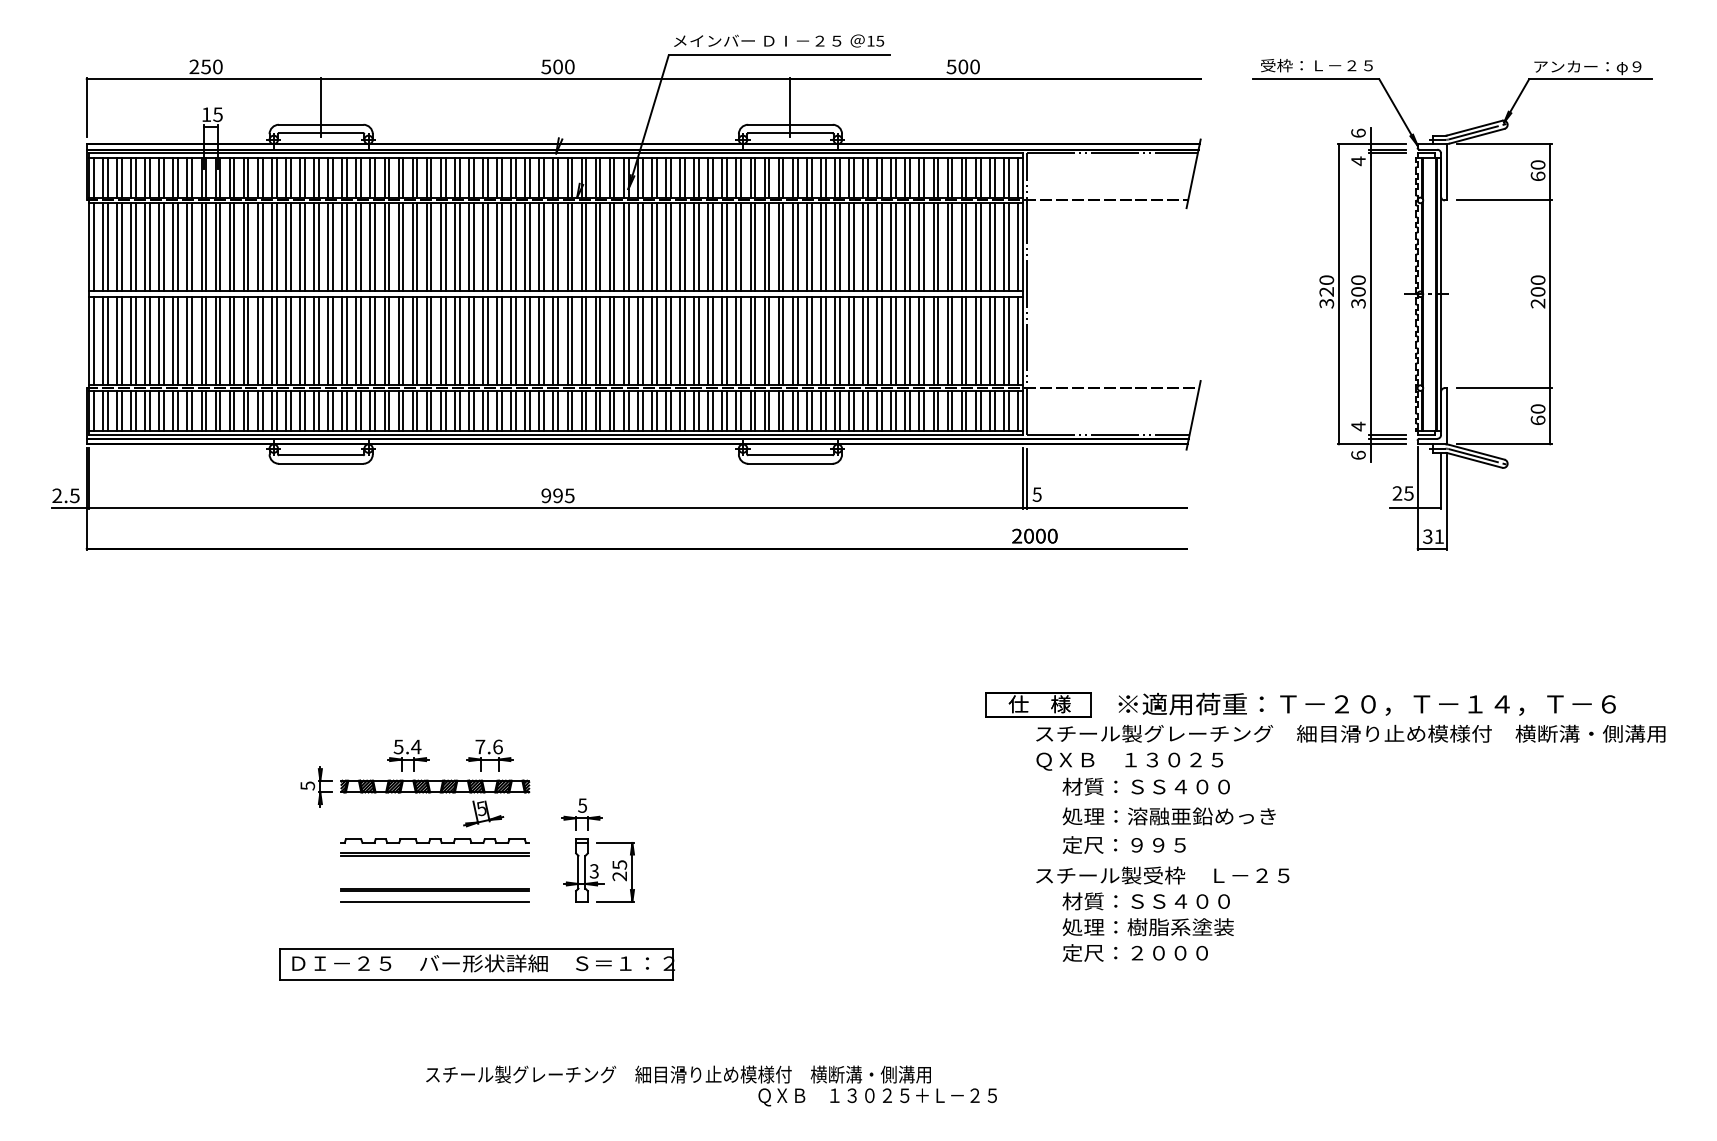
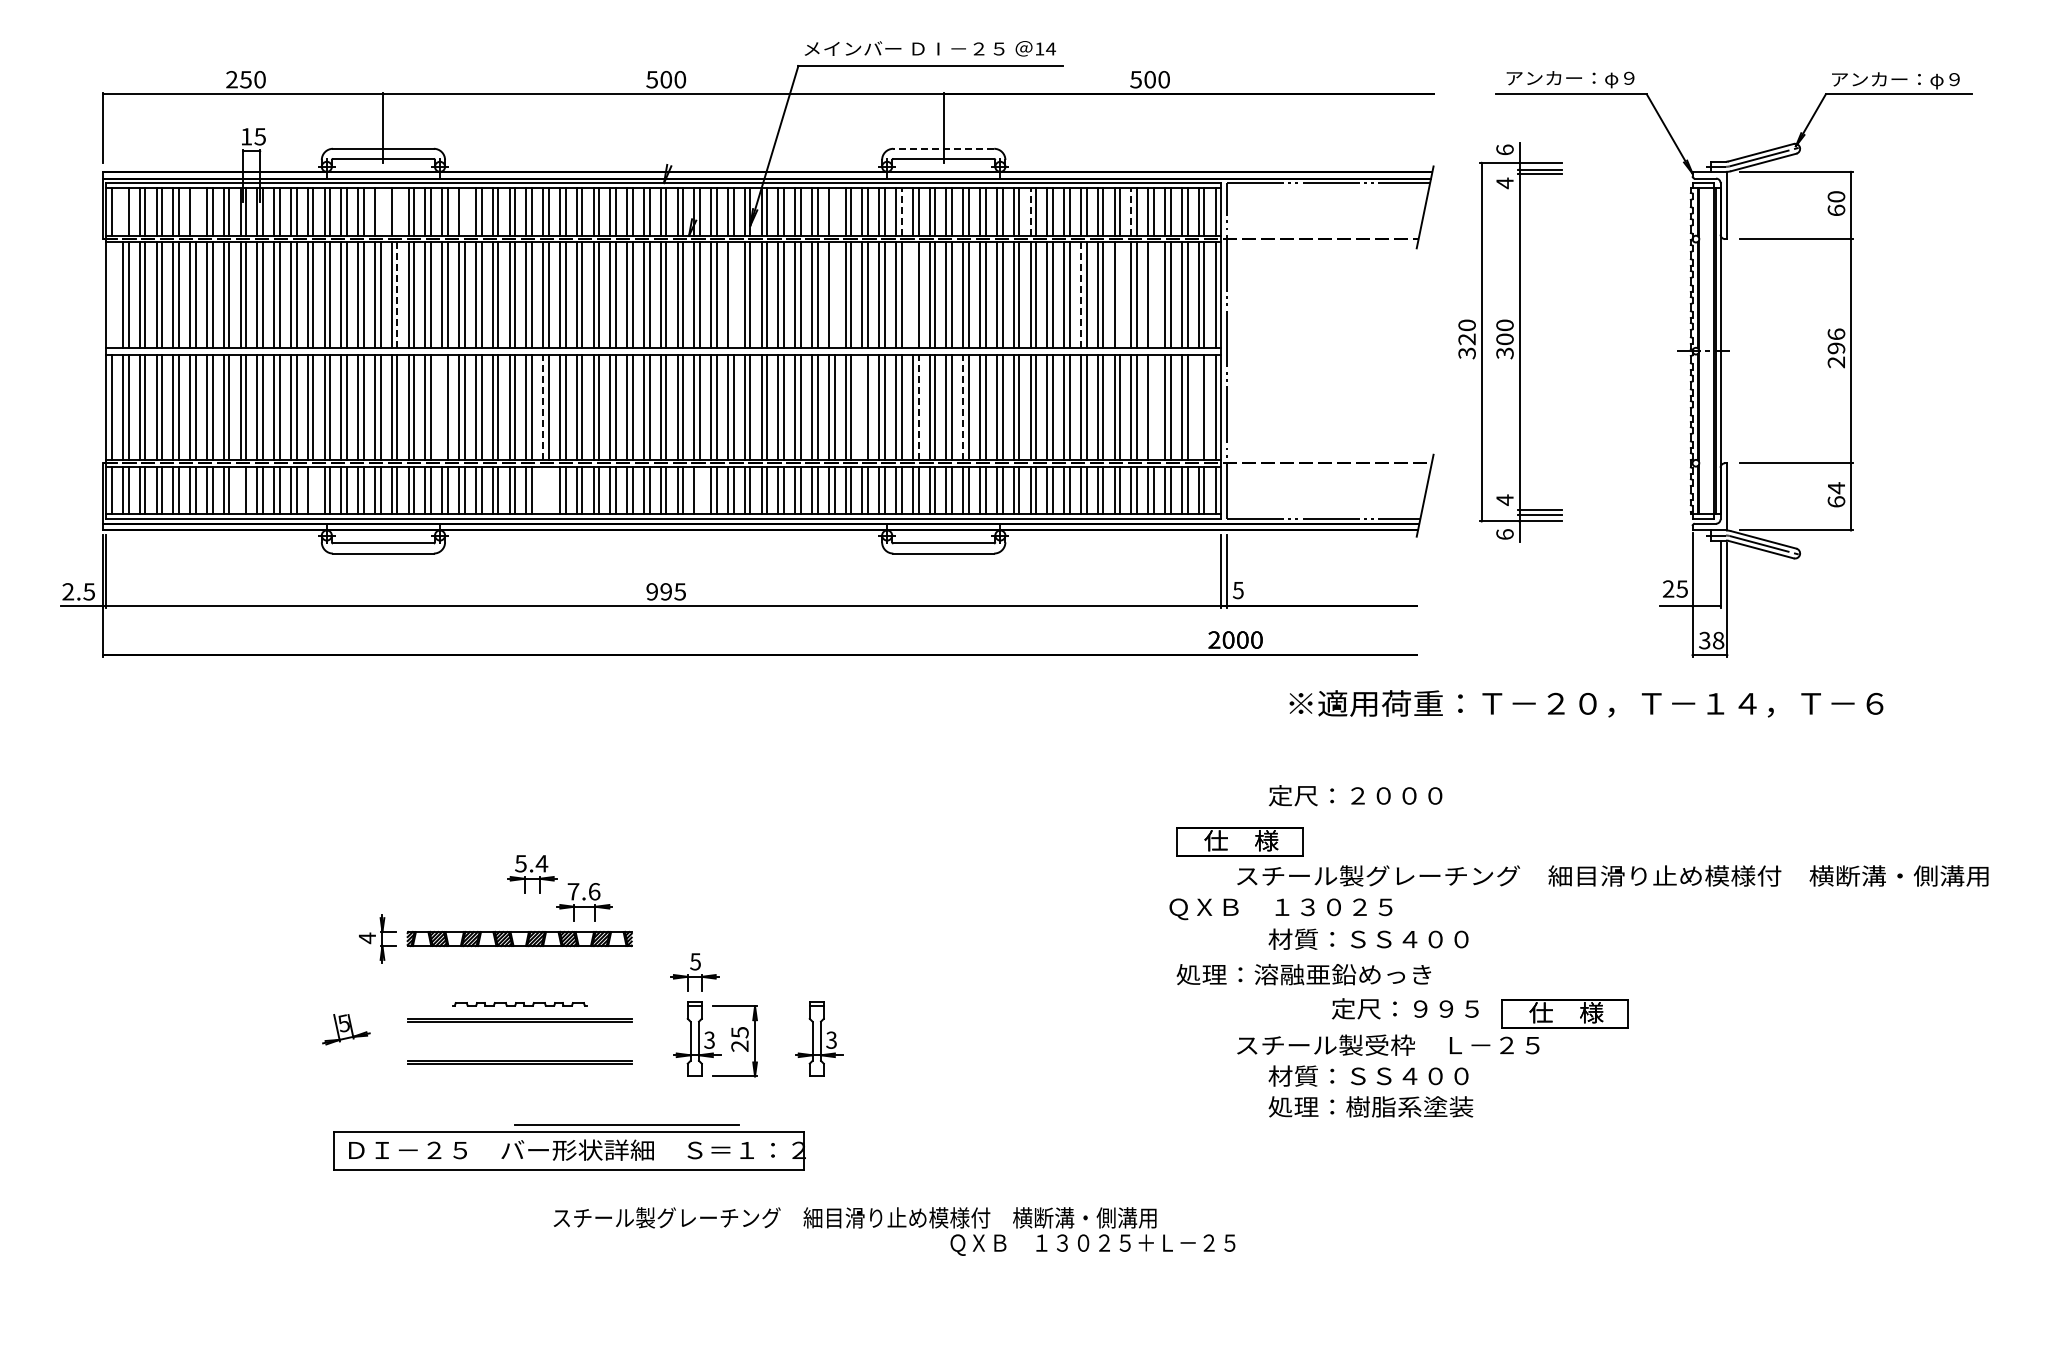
text: (880, 40) -> (1051, 48), 15 -> 14
text: (1317, 66) -> (1572, 79), 受枠：Ｌ－２５ -> アンカー：φ９
line: (790, 124) -> (943, 148), solid -> dashed
line: (102, 177) -> (122, 211), removed
line: (163, 177) -> (195, 211), removed
line: (318, 177) -> (380, 211), removed
line: (332, 177) -> (397, 211), removed
line: (389, 177) -> (464, 211), removed
line: (698, 177) -> (834, 211), removed
line: (755, 177) -> (901, 211), solid -> dashed
line: (863, 177) -> (1030, 211), solid -> dashed
line: (947, 177) -> (1131, 211), solid -> dashed
line: (93, 246) -> (111, 294), removed
line: (614, 246) -> (733, 294), removed
line: (698, 246) -> (834, 294), removed
line: (764, 246) -> (912, 294), removed
line: (938, 246) -> (1120, 294), removed
line: (966, 246) -> (1153, 294), removed
line: (332, 247) -> (397, 295), solid -> dashed
line: (904, 247) -> (1080, 295), solid -> dashed
text: (1538, 286) -> (1836, 341), 200 -> 296
part: (1363, 294) -> (1510, 342), moved
line: (370, 340) -> (442, 406), removed
line: (722, 340) -> (862, 406), removed
line: (966, 340) -> (1153, 406), removed
line: (1003, 340) -> (1198, 406), removed
line: (455, 341) -> (543, 407), solid -> dashed
line: (769, 341) -> (918, 407), solid -> dashed
line: (806, 341) -> (963, 407), solid -> dashed
text: (1538, 409) -> (1836, 488), 60 -> 64
line: (201, 410) -> (240, 490), removed
line: (262, 410) -> (313, 490), removed
line: (455, 410) -> (543, 490), removed
line: (459, 410) -> (548, 490), removed
line: (586, 410) -> (700, 490), removed
text: (1439, 536) -> (1718, 640), 31 -> 38
text: (1367, 704) -> (1586, 703), moved
part: (408, 756) -> (532, 874), moved
text: (1129, 761) -> (1280, 909), moved
text: (307, 786) -> (367, 938), 5 -> 4
part: (483, 813) -> (346, 1029), moved
text: (1168, 816) -> (1303, 974), moved
part: (435, 841) -> (519, 1004), size x0.6
text: (1123, 844) -> (1404, 1008), moved
part: (1310, 848) -> (1564, 1013), added
part: (686, 869) -> (819, 1038), added
line: (435, 900) -> (626, 1124), moved
text: (1135, 952) -> (1355, 795), moved
text: (711, 1085) -> (894, 1231), moved

